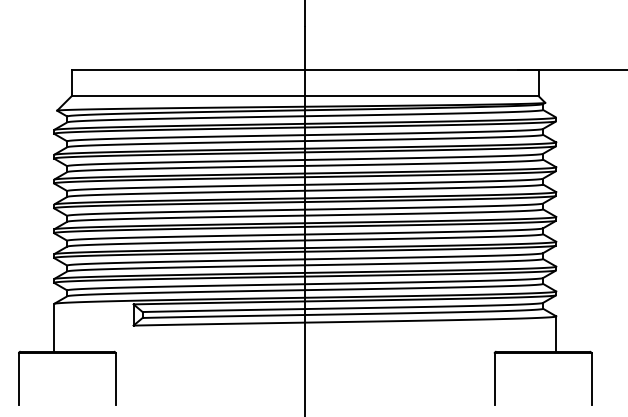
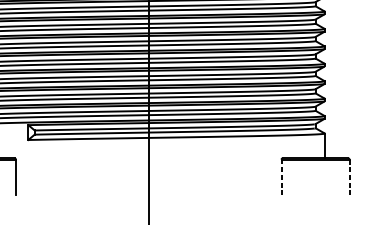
line: (494, 379) -> (281, 177), solid -> dashed
line: (591, 379) -> (349, 177), solid -> dashed

